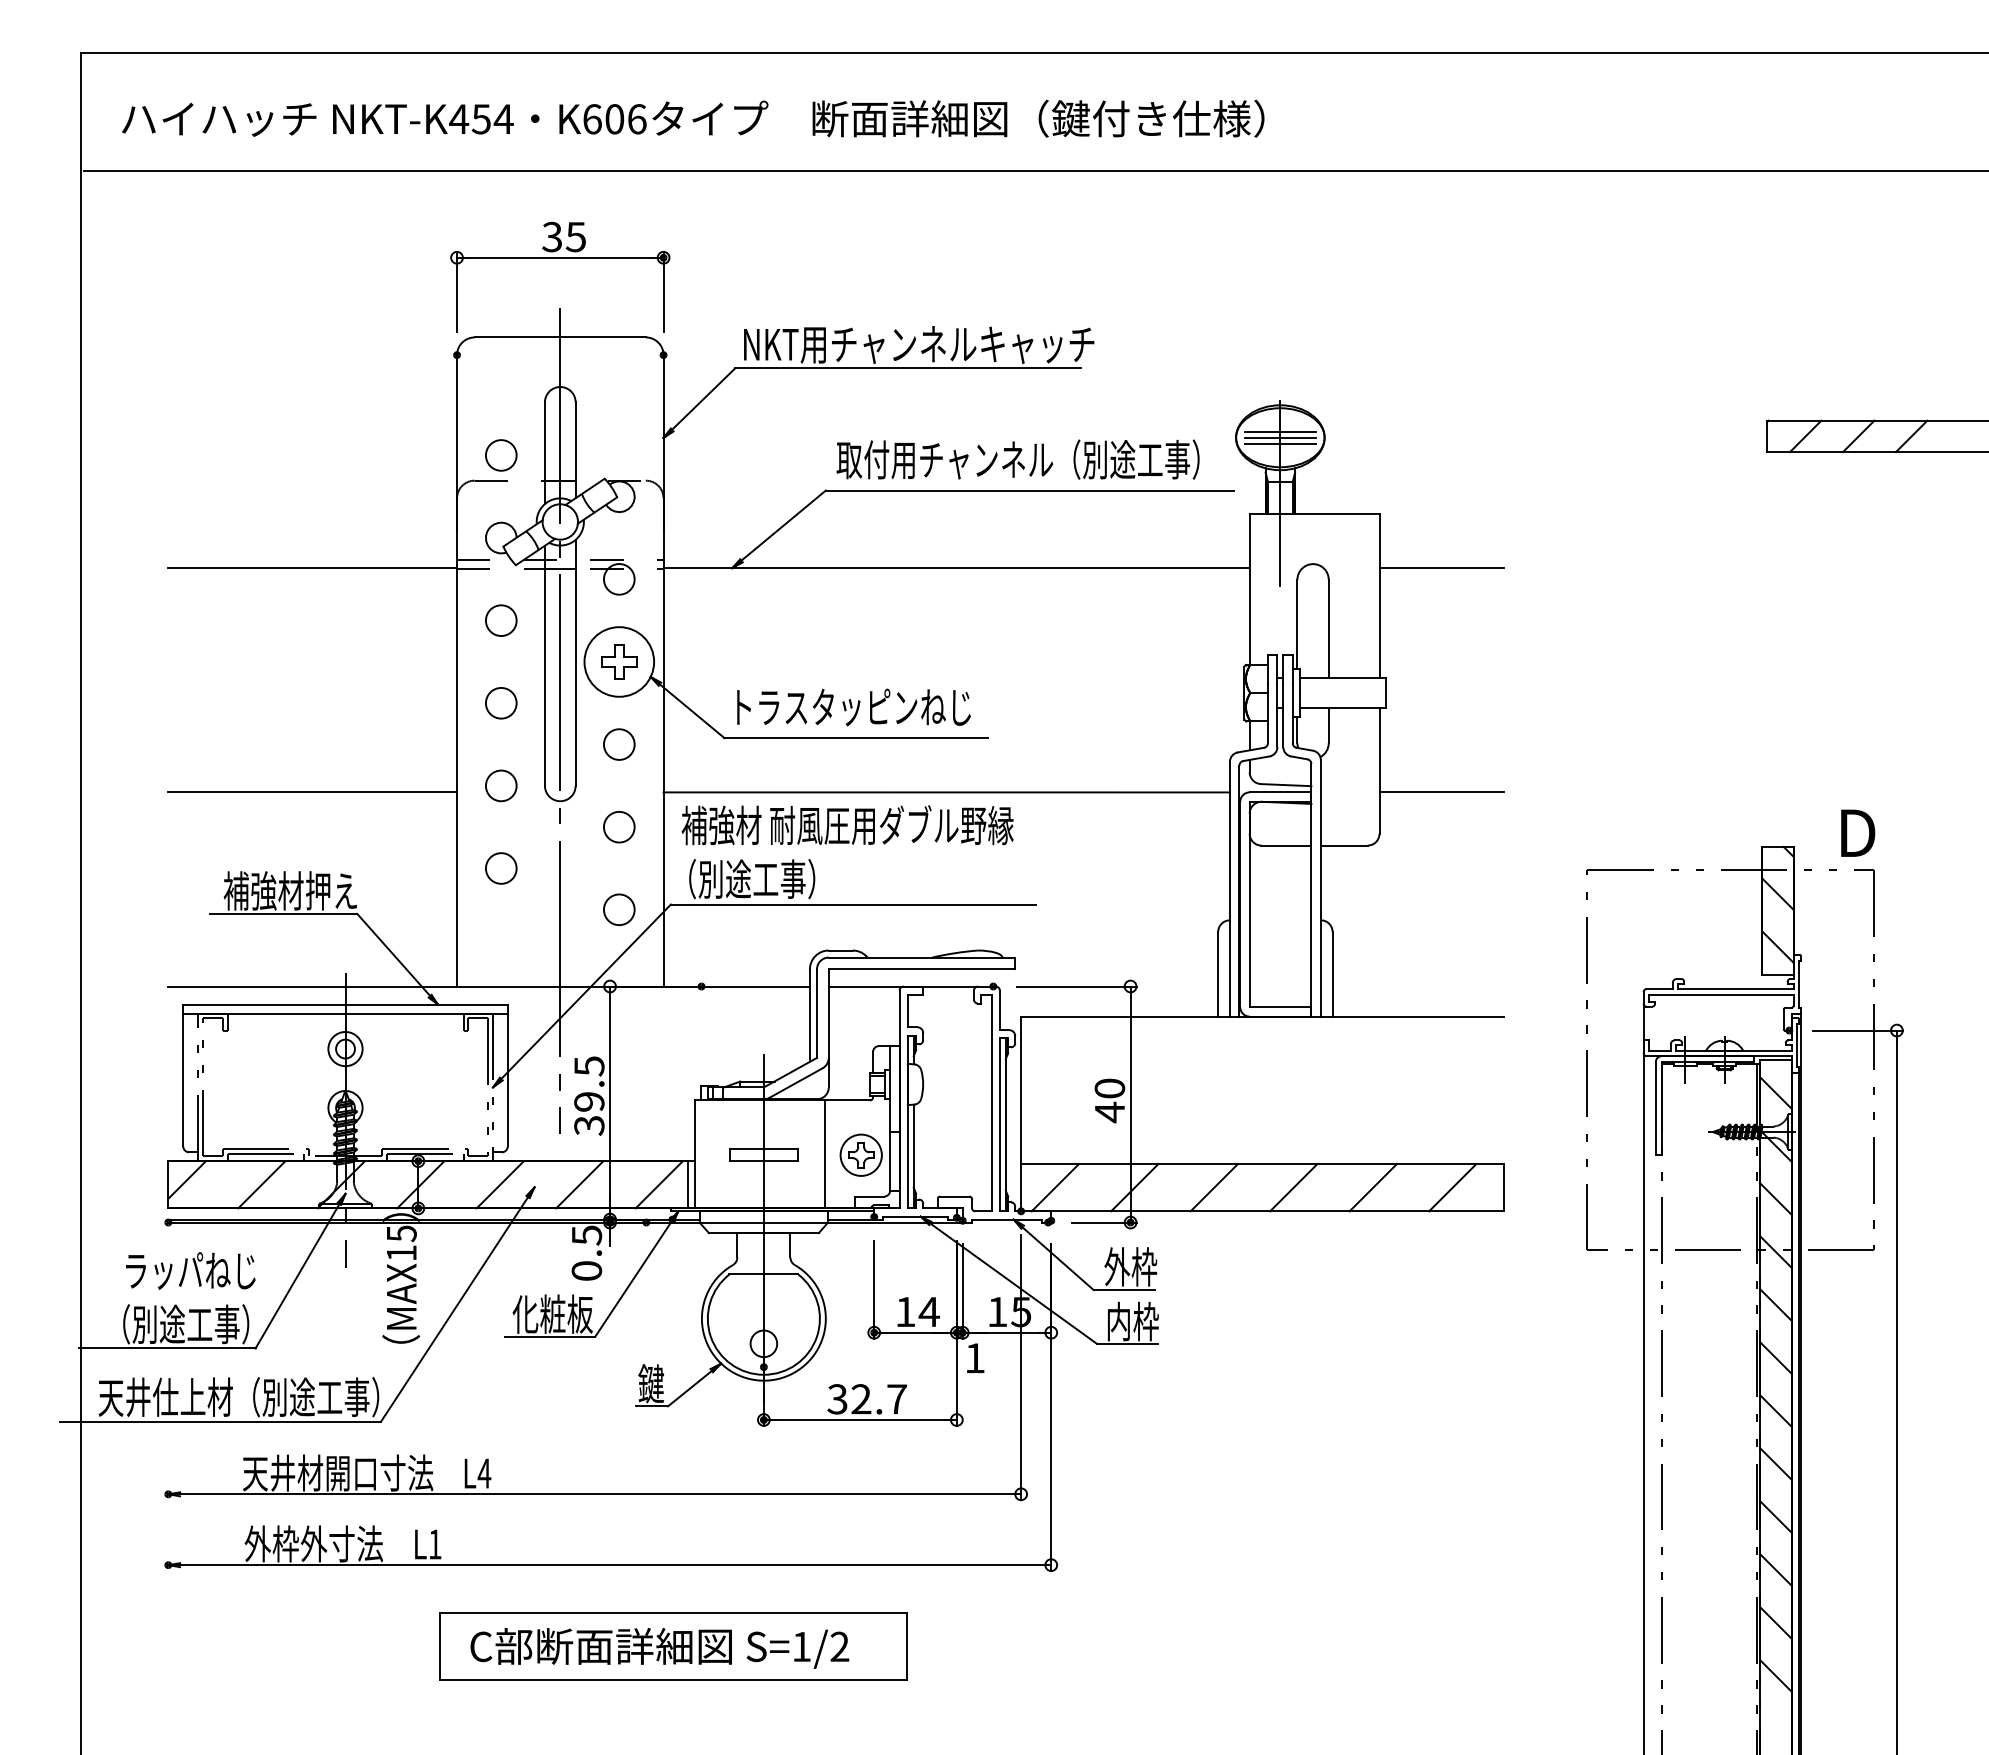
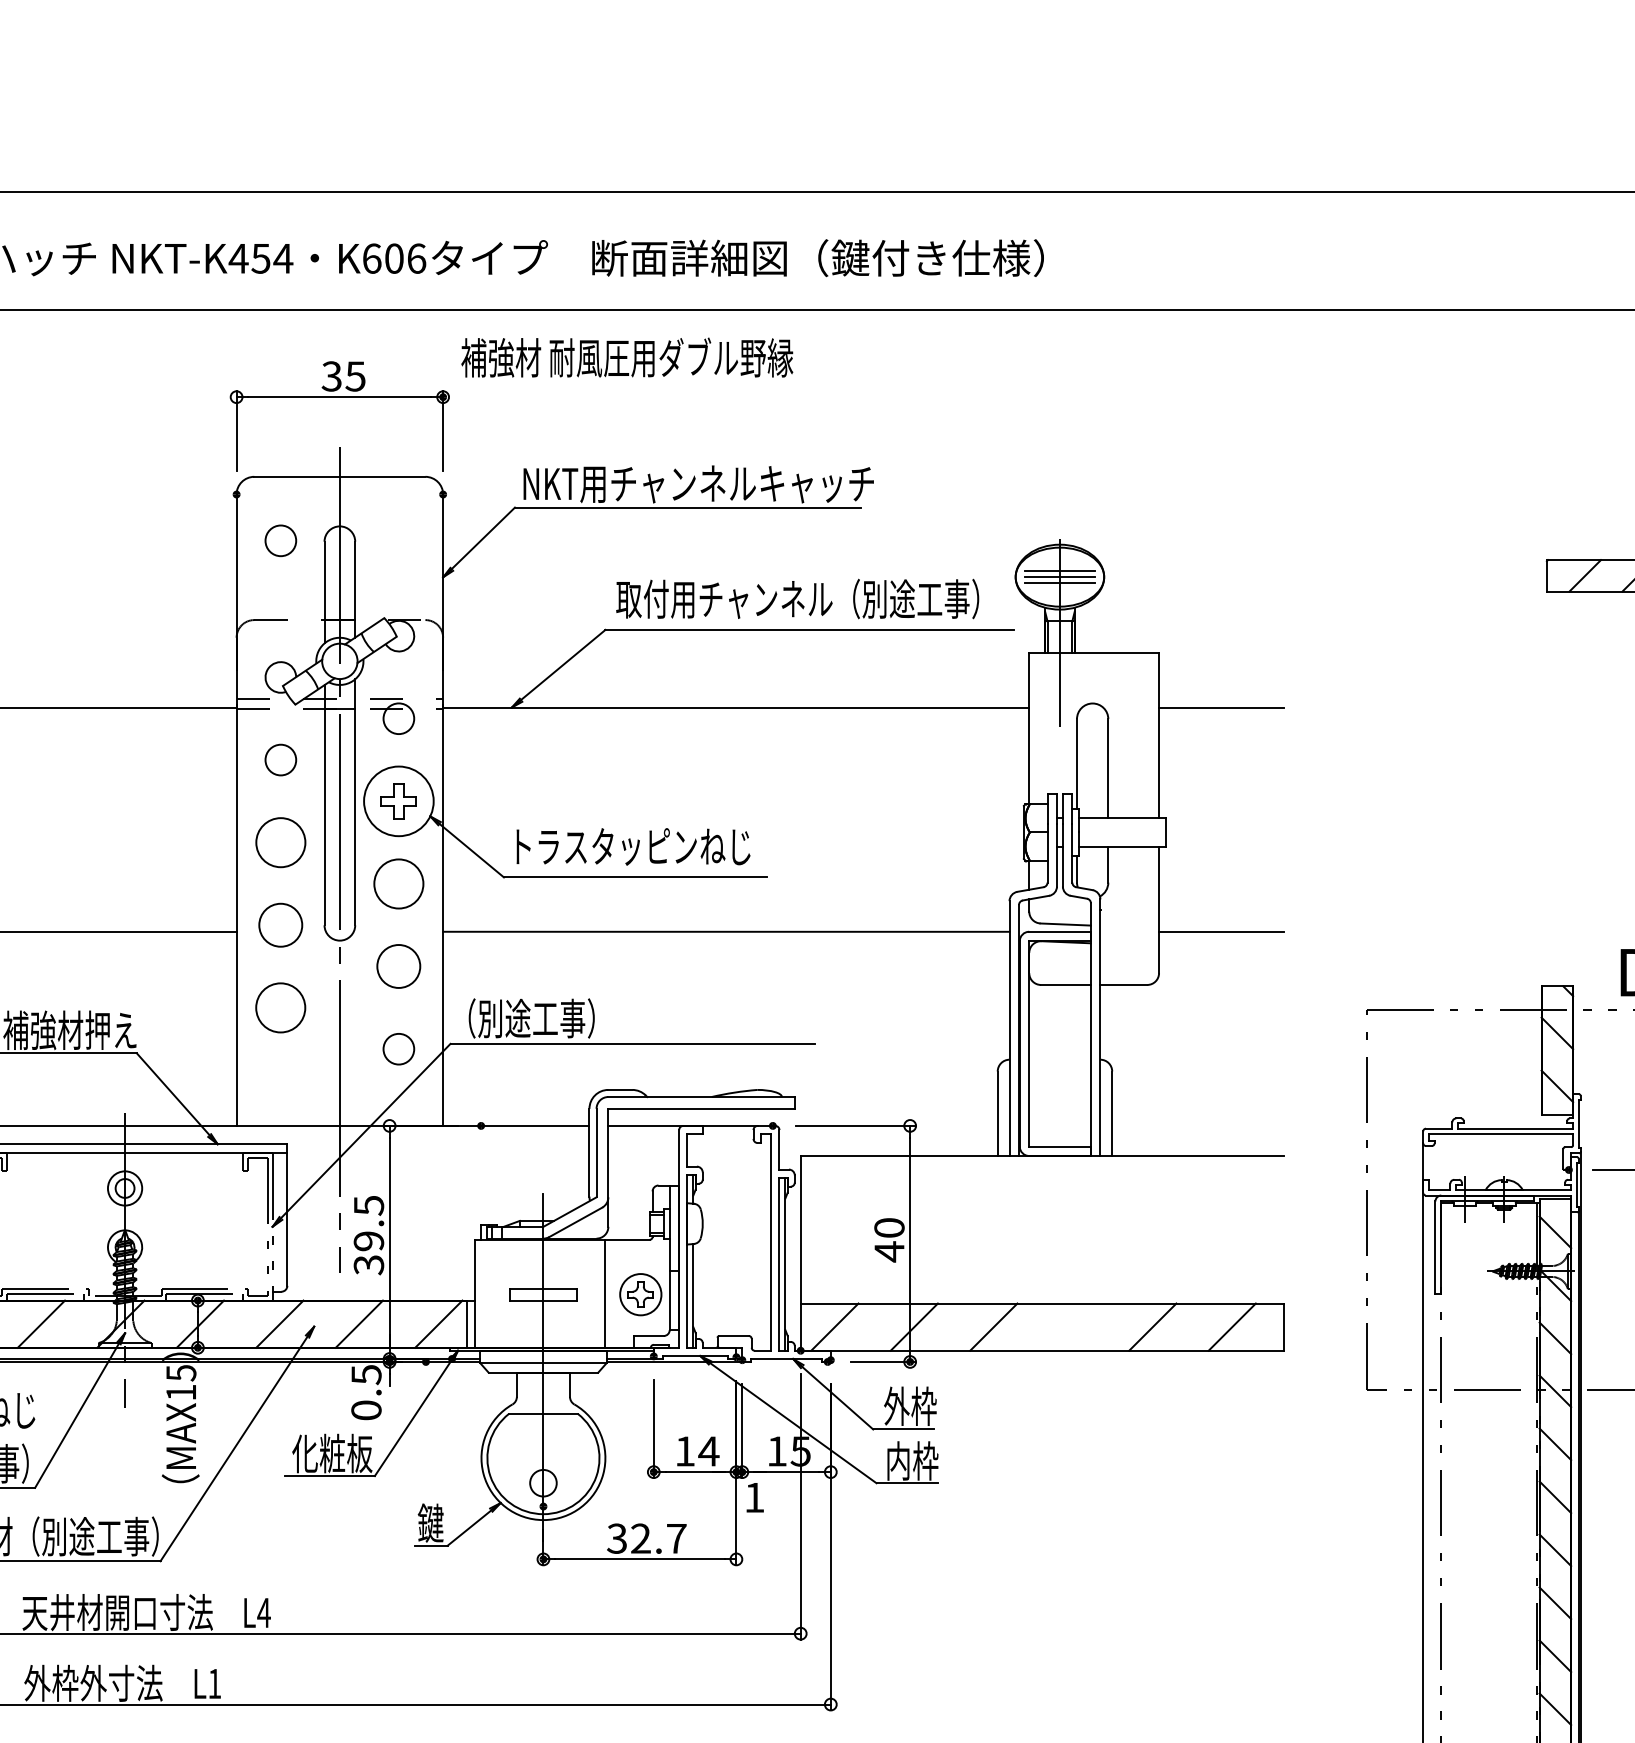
circle: (501, 455) -> (281, 540), moved
circle: (500, 702) -> (280, 841), size x1.6
circle: (618, 744) -> (398, 883), size x1.6
circle: (501, 785) -> (281, 924), size x1.4
text: (847, 825) -> (627, 357), moved
circle: (619, 827) -> (399, 966), size x1.4
circle: (501, 868) -> (281, 1007), size x1.6
line: (1293, 1187) -> (1073, 1326), removed

